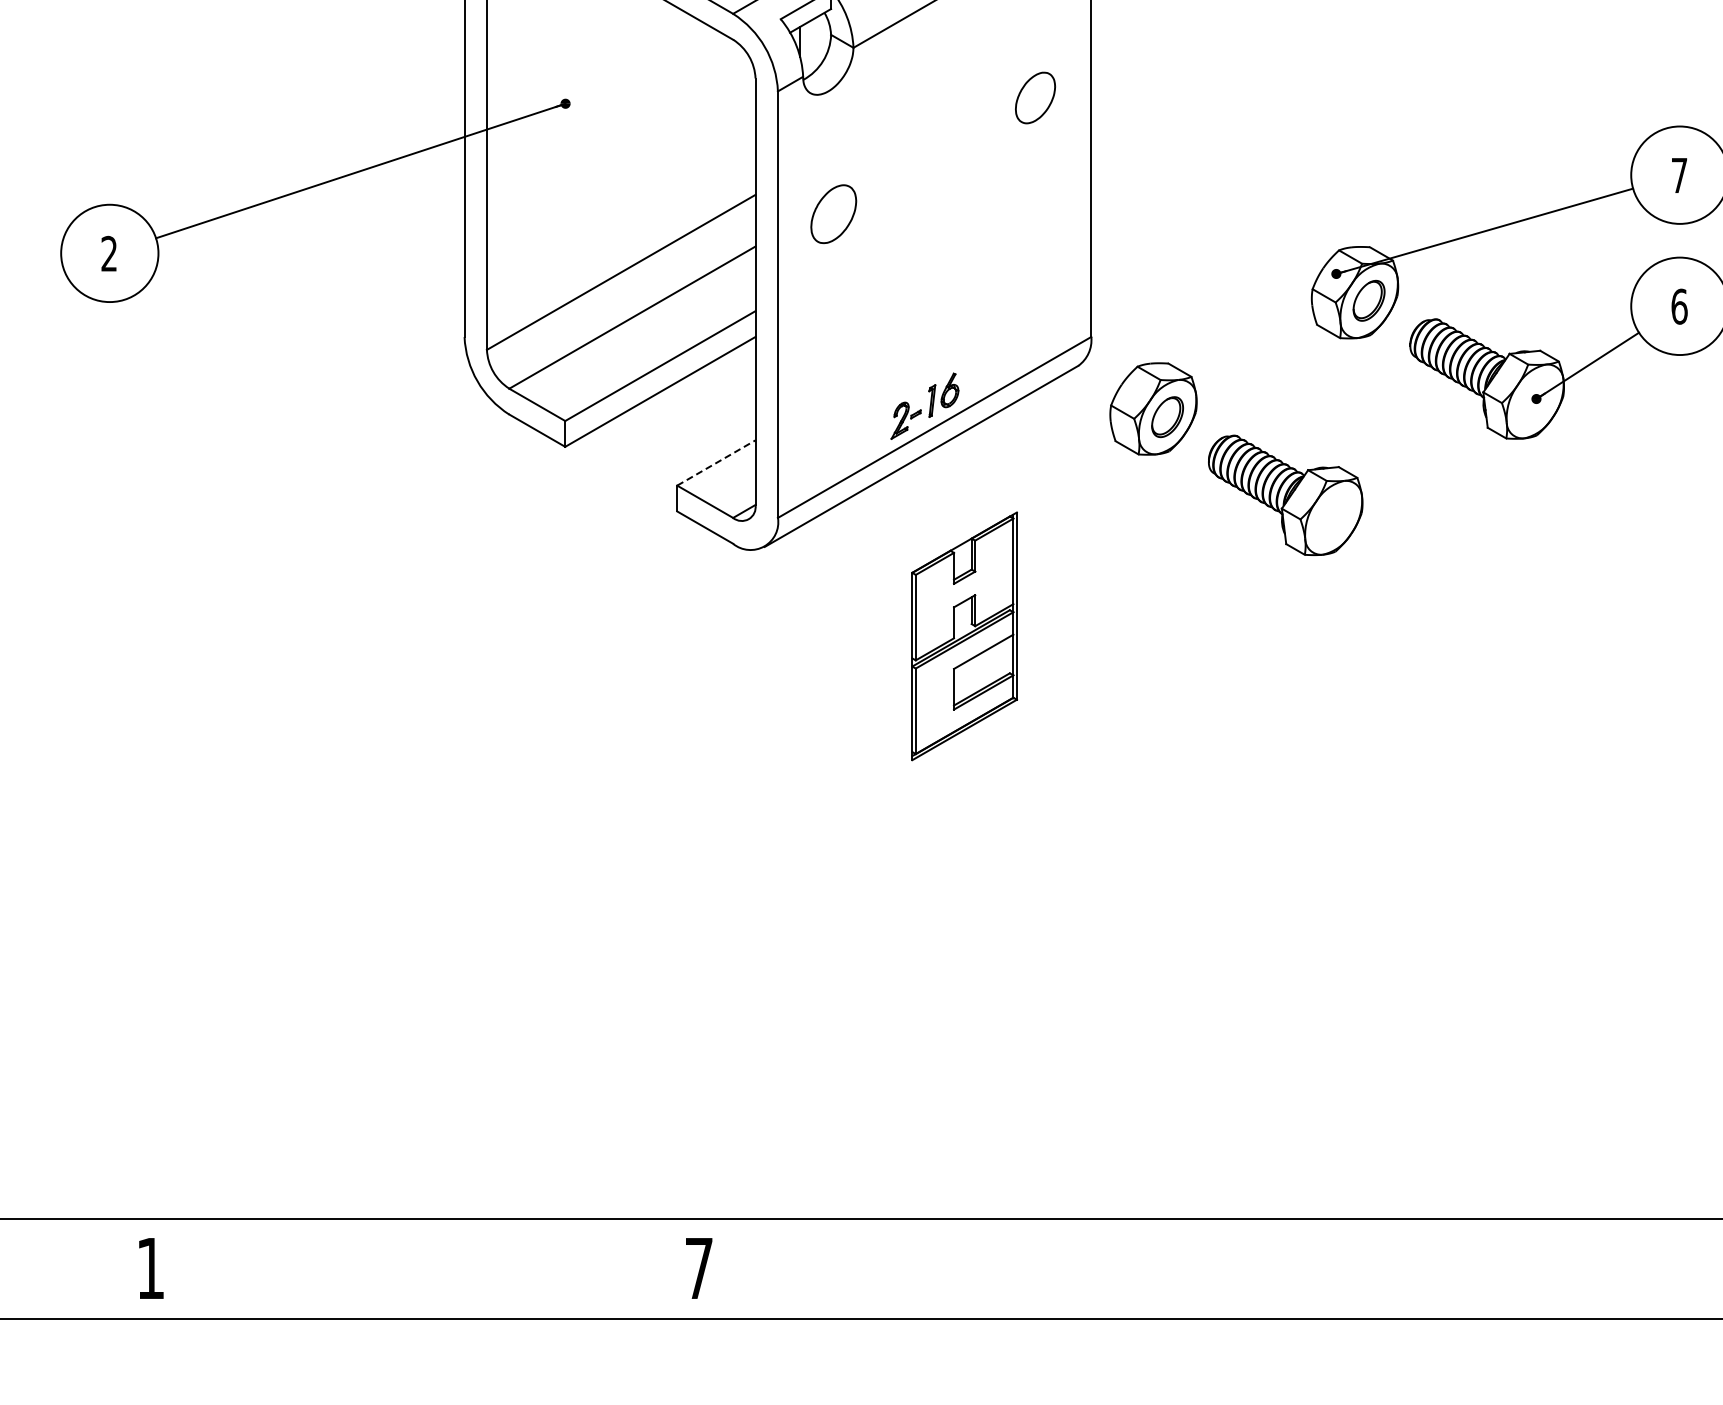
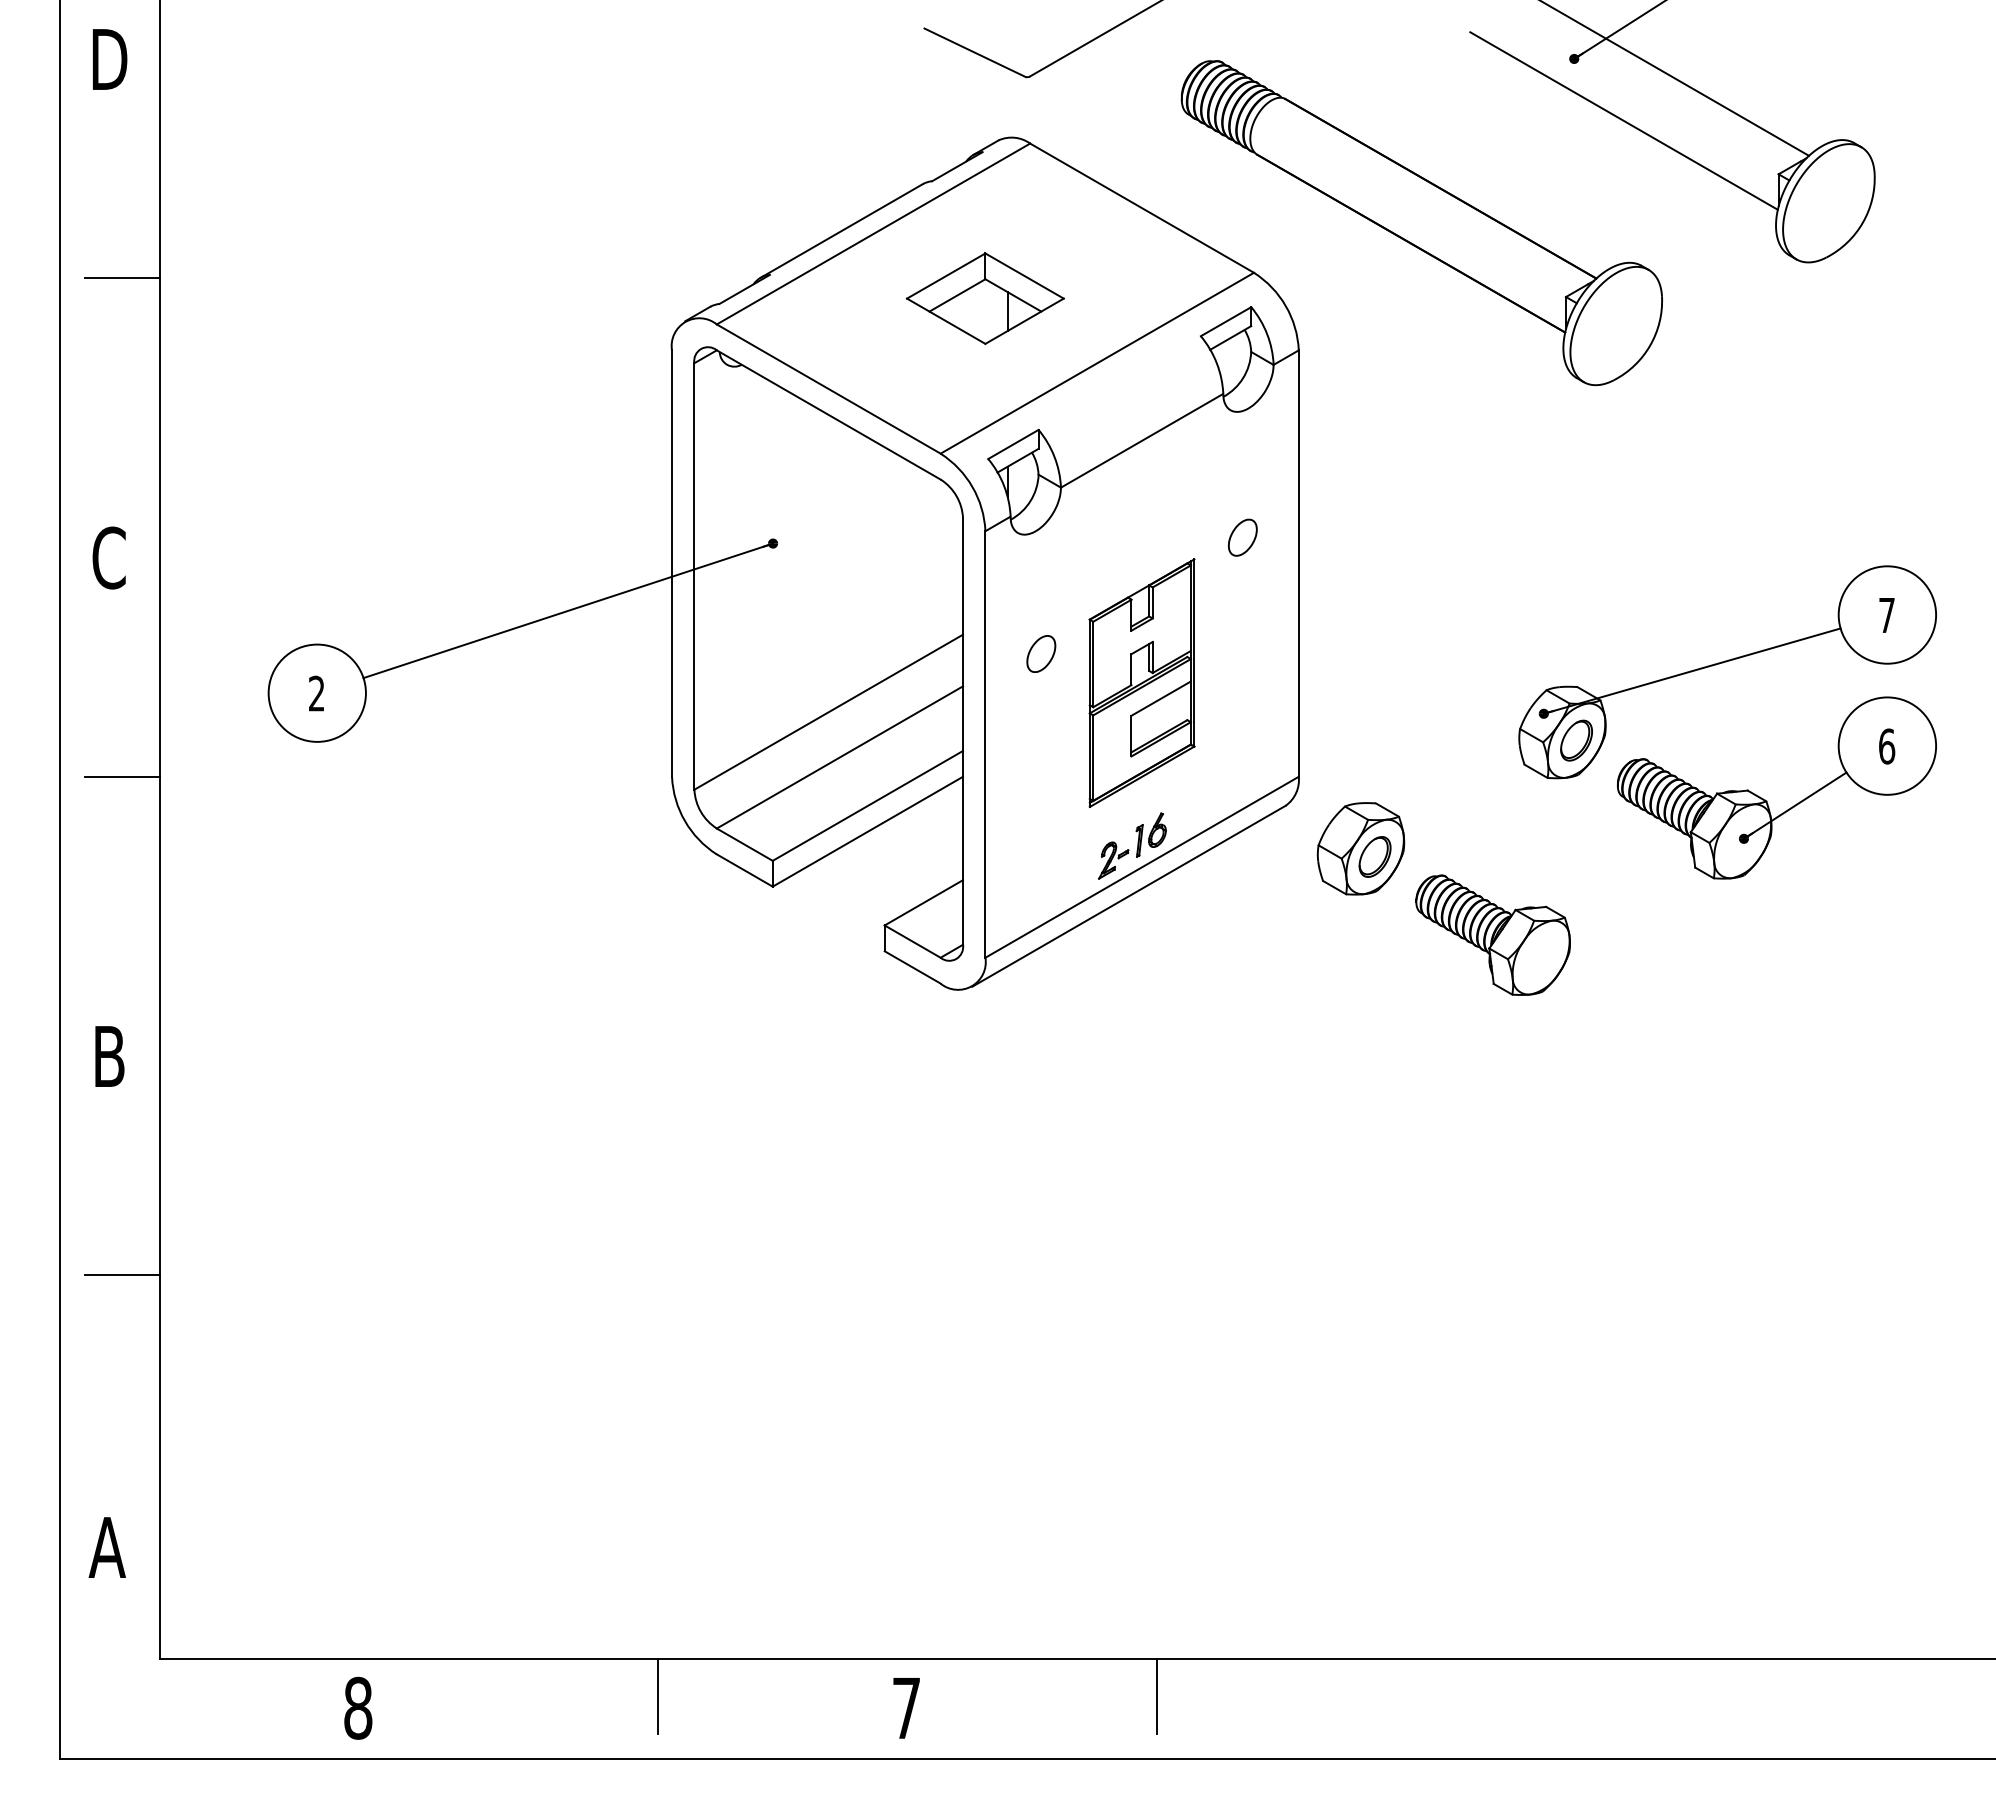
part: (1035, 97) -> (1242, 537), size x0.71
part: (834, 213) -> (1041, 653), size x0.62
line: (717, 462) -> (924, 902), dashed -> solid
part: (964, 636) -> (1141, 683), moved
line: (451, 1256) -> (658, 1696), added
line: (949, 1256) -> (1156, 1696), added
text: (151, 1267) -> (358, 1707), 1 -> 8

